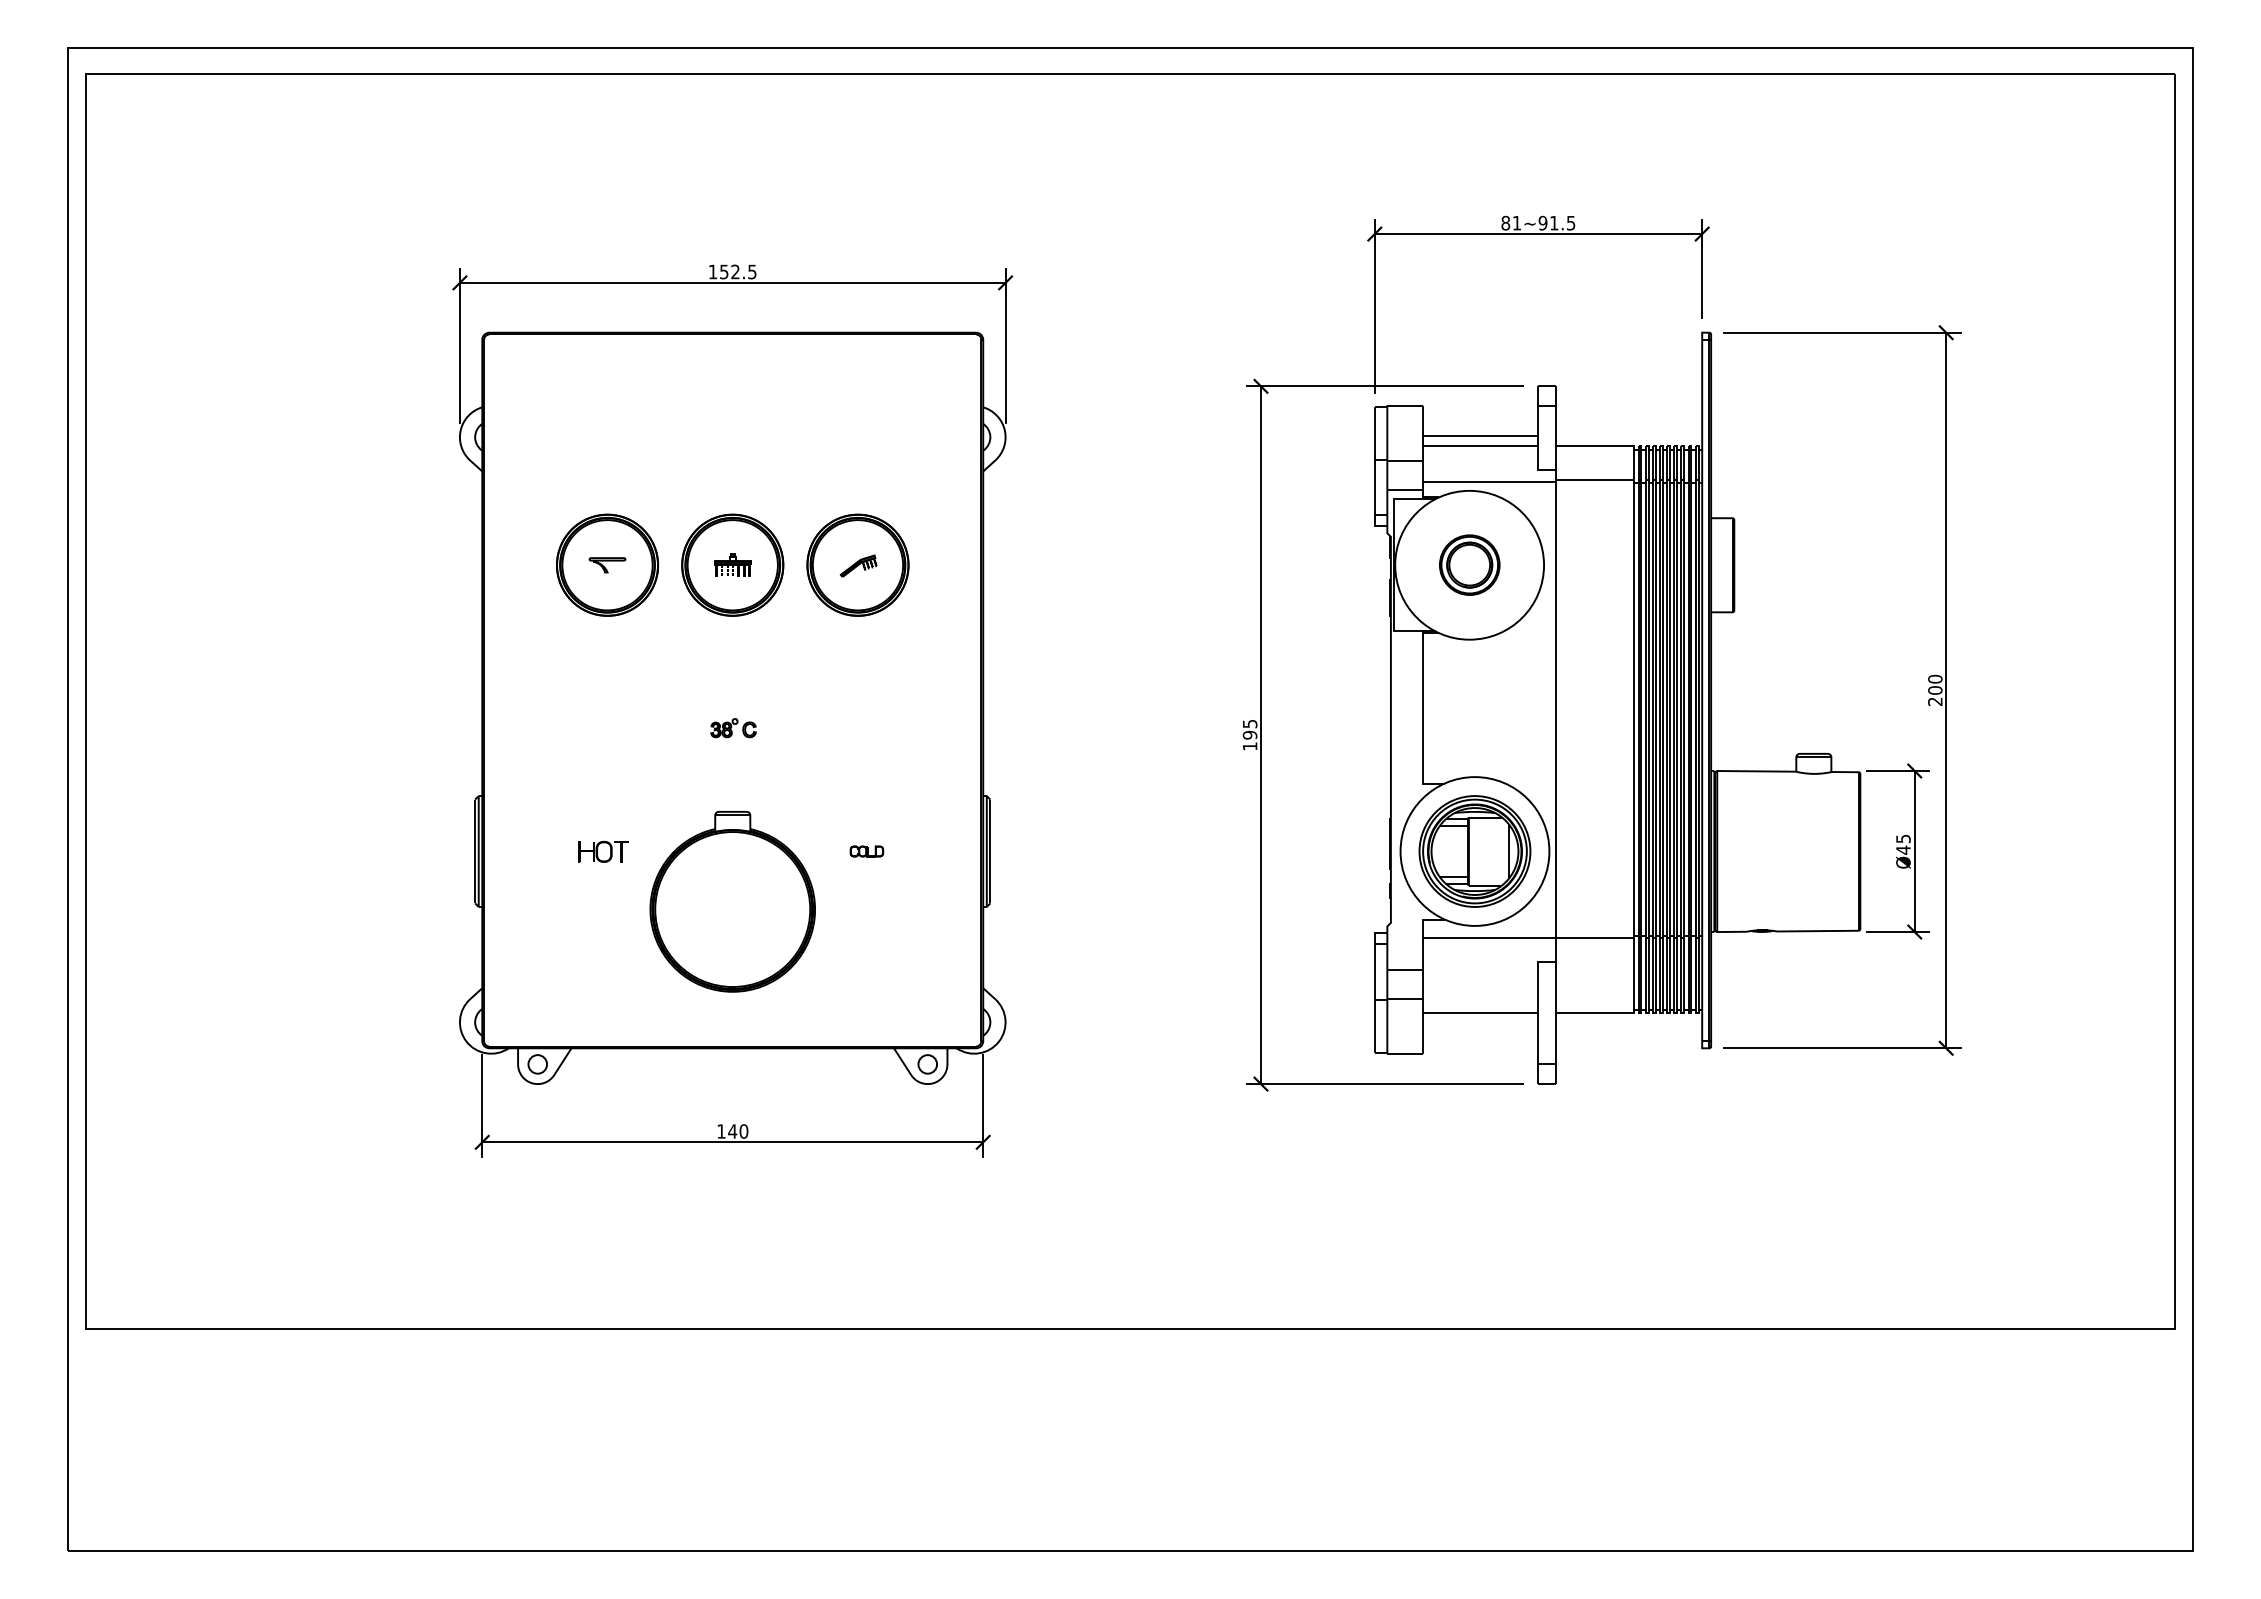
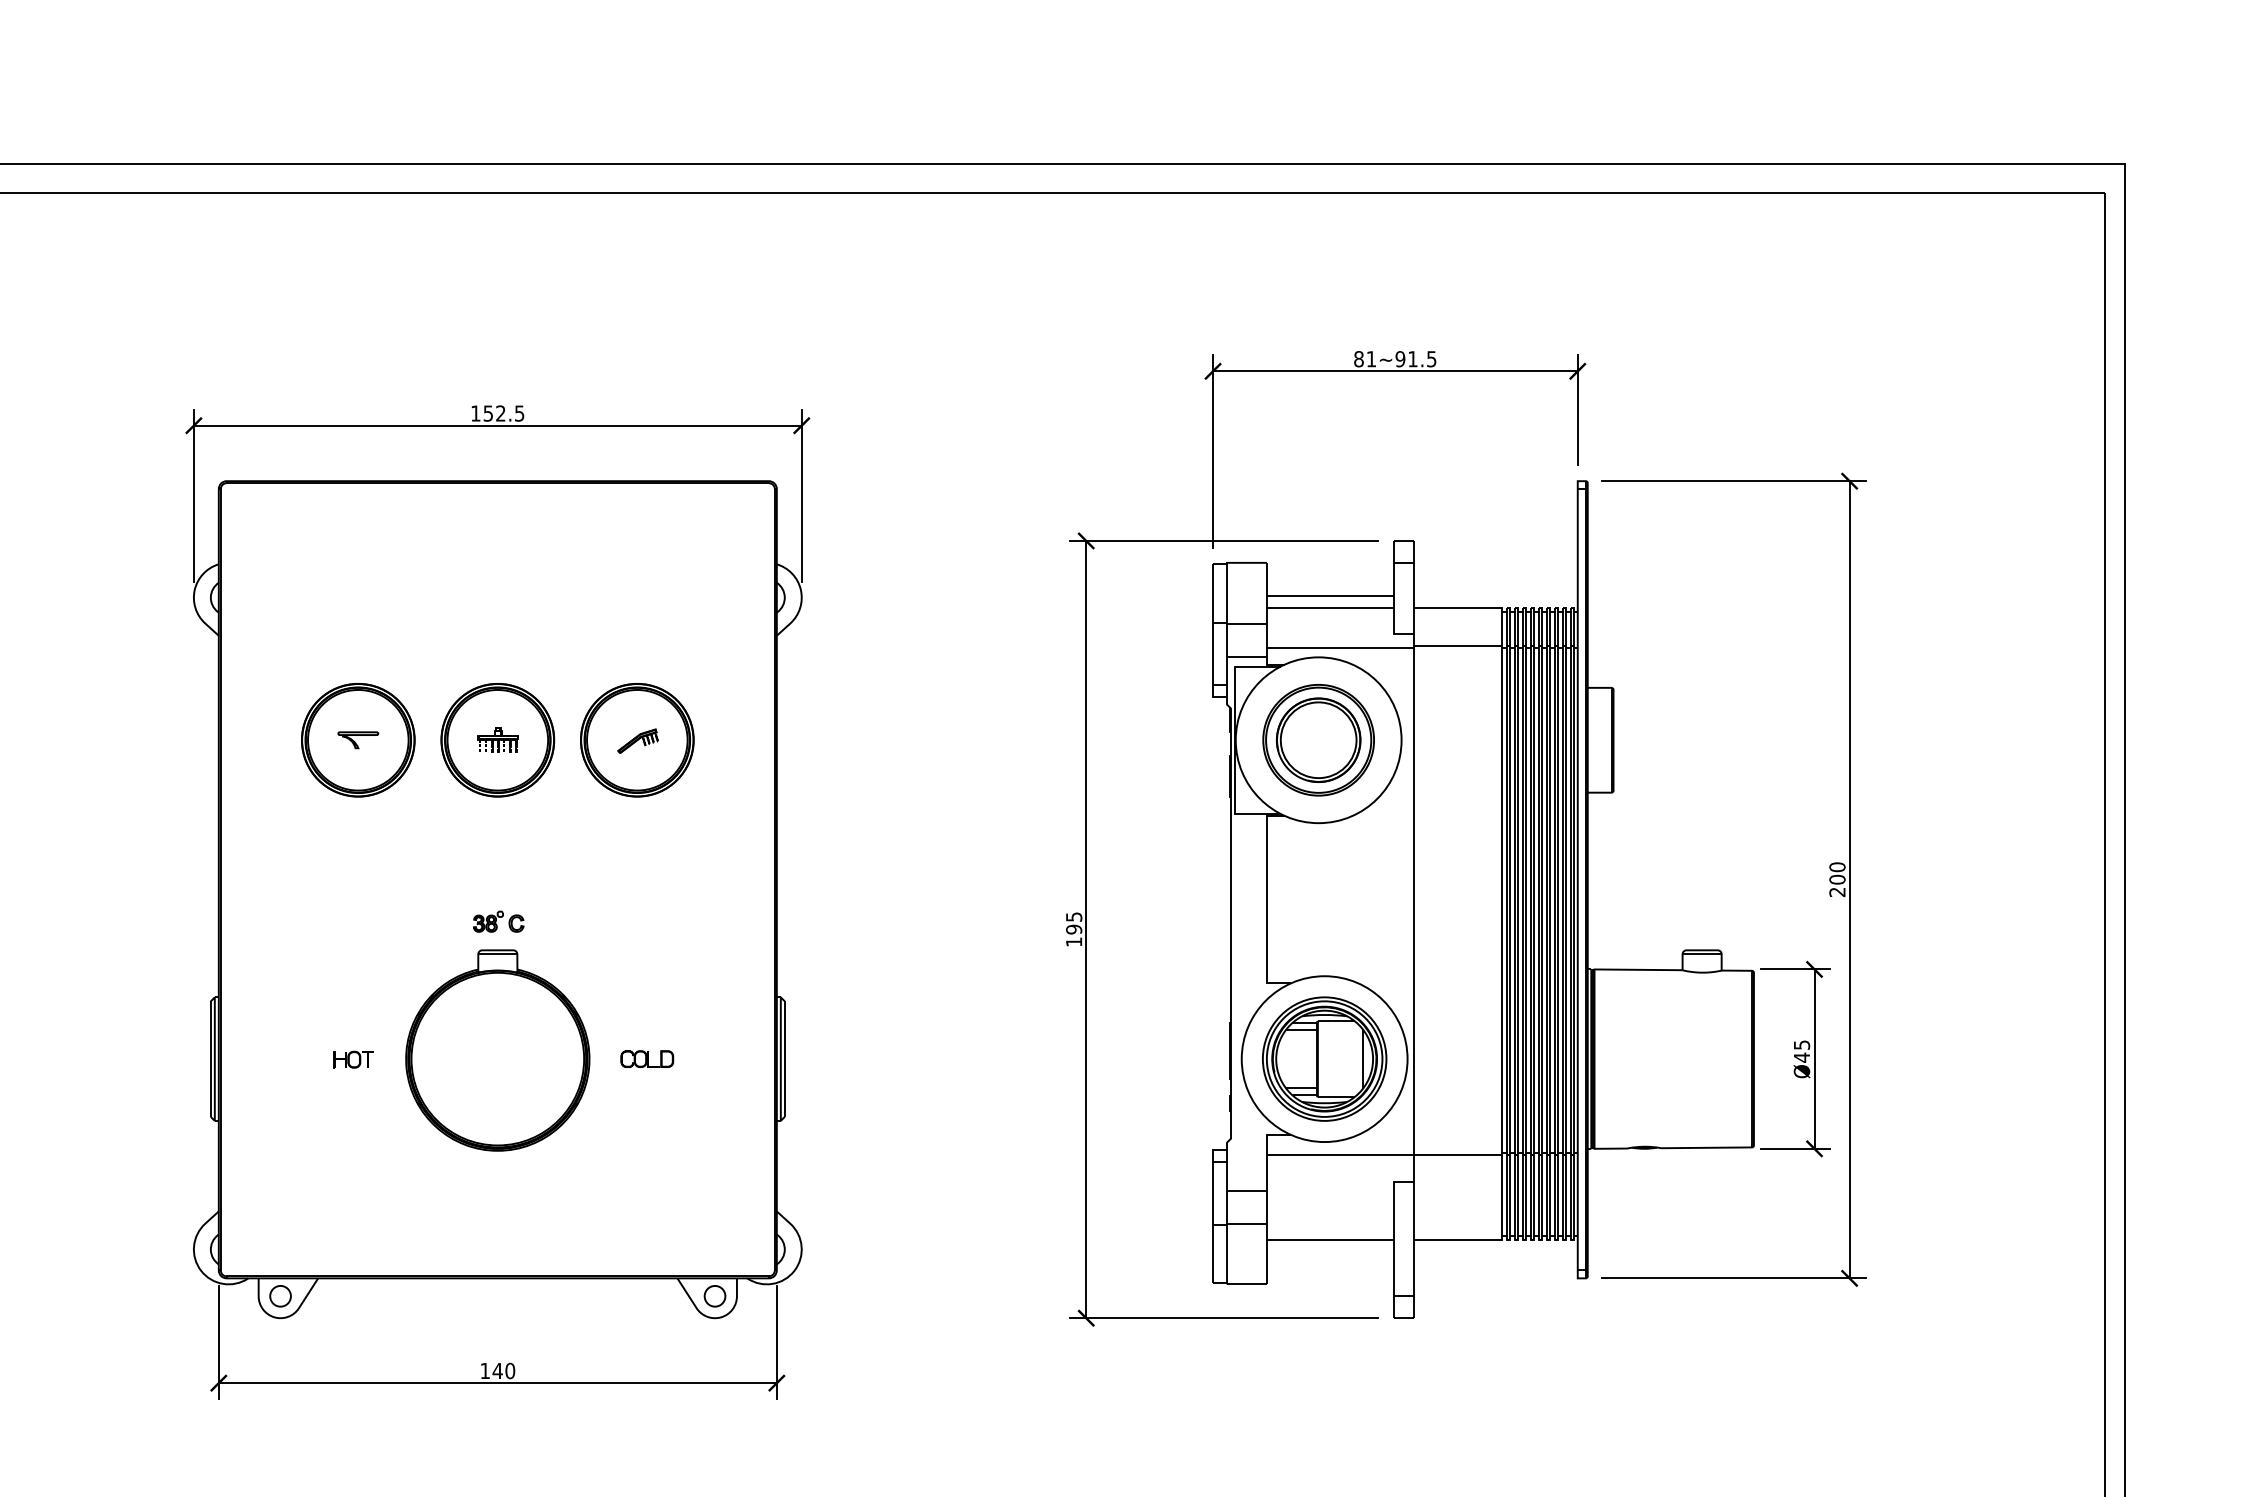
part: (1469, 564) -> (1318, 739), size x1.67
part: (866, 851) -> (646, 1059), size x1.43
part: (603, 852) -> (353, 1060), size x0.71
part: (732, 901) -> (497, 1050), moved

